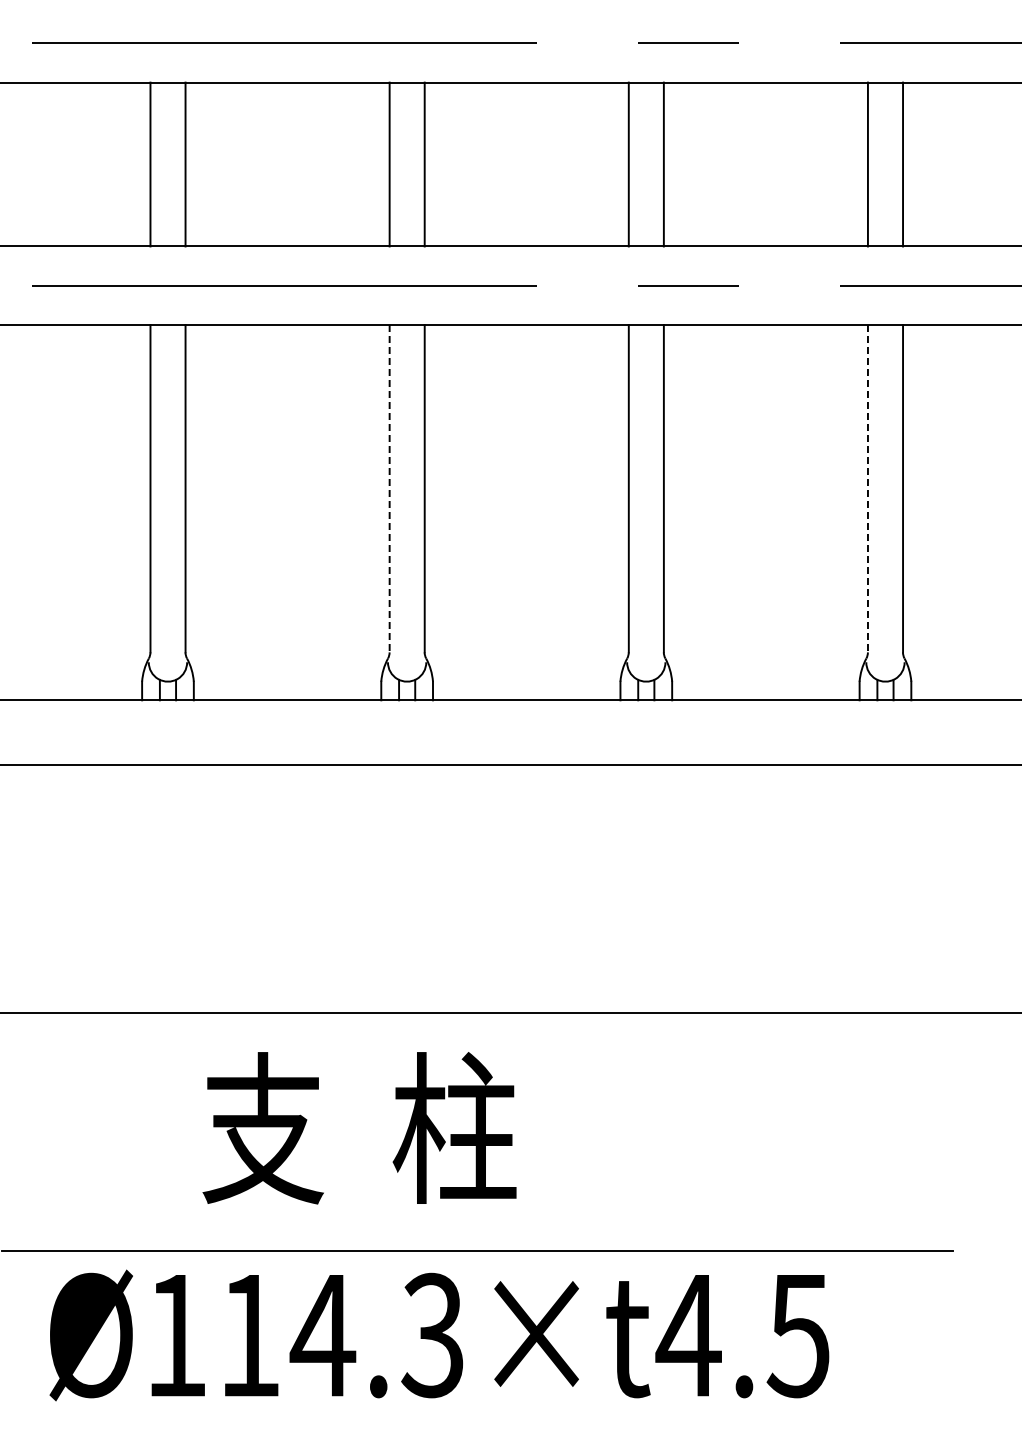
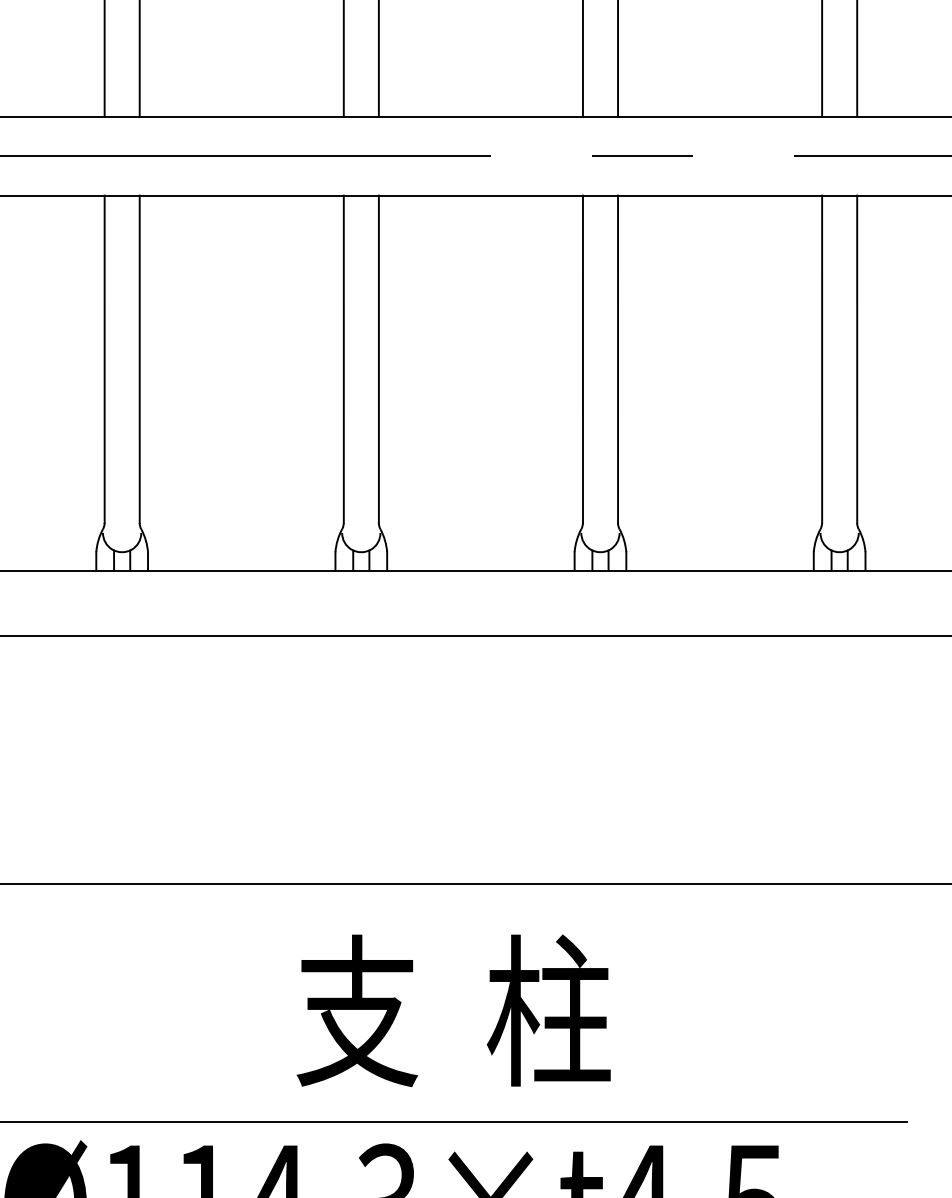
line: (389, 488) -> (343, 359), dashed -> solid
line: (867, 488) -> (821, 359), dashed -> solid
text: (359, 1128) -> (453, 1011), moved

